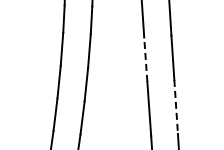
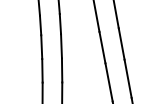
line: (145, 59) -> (102, 47), dashed -> solid
line: (176, 107) -> (128, 79), dashed -> solid

